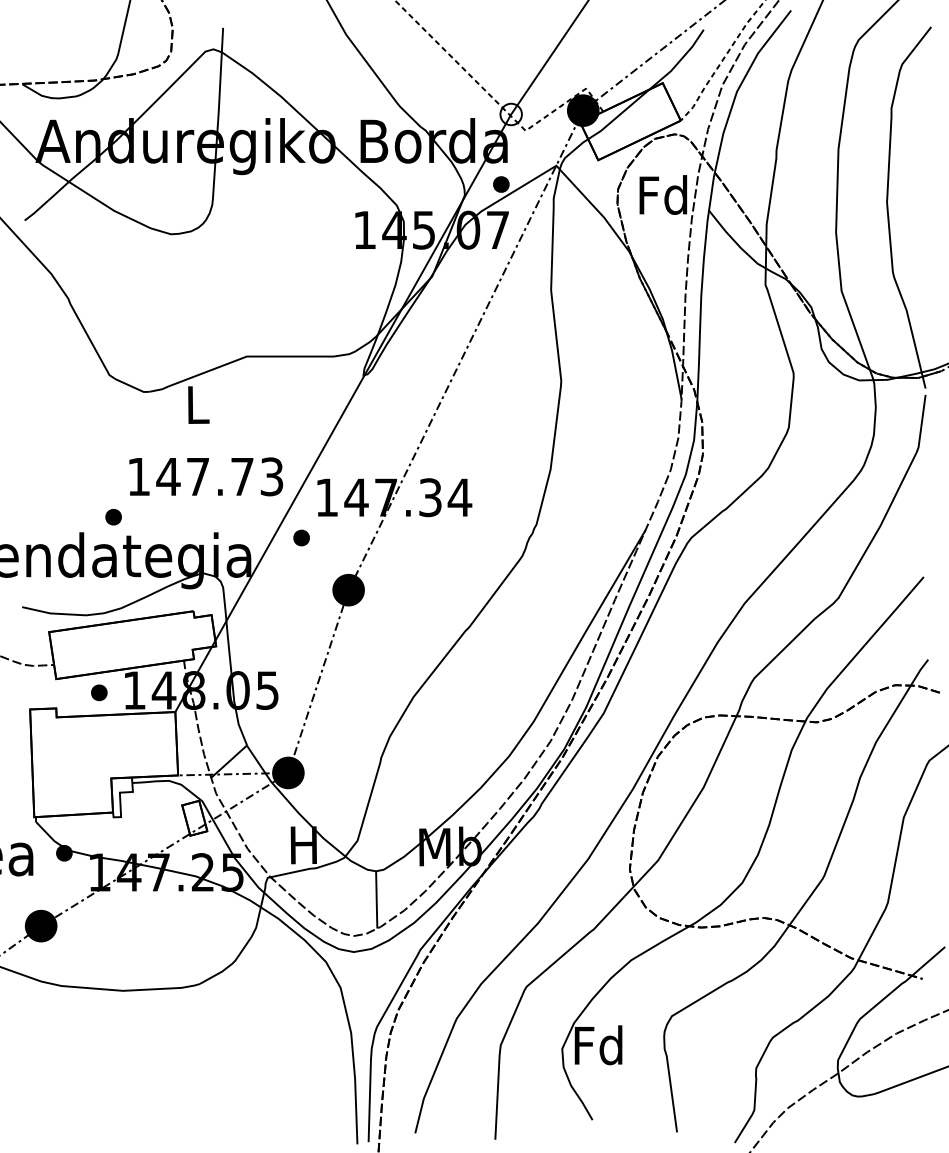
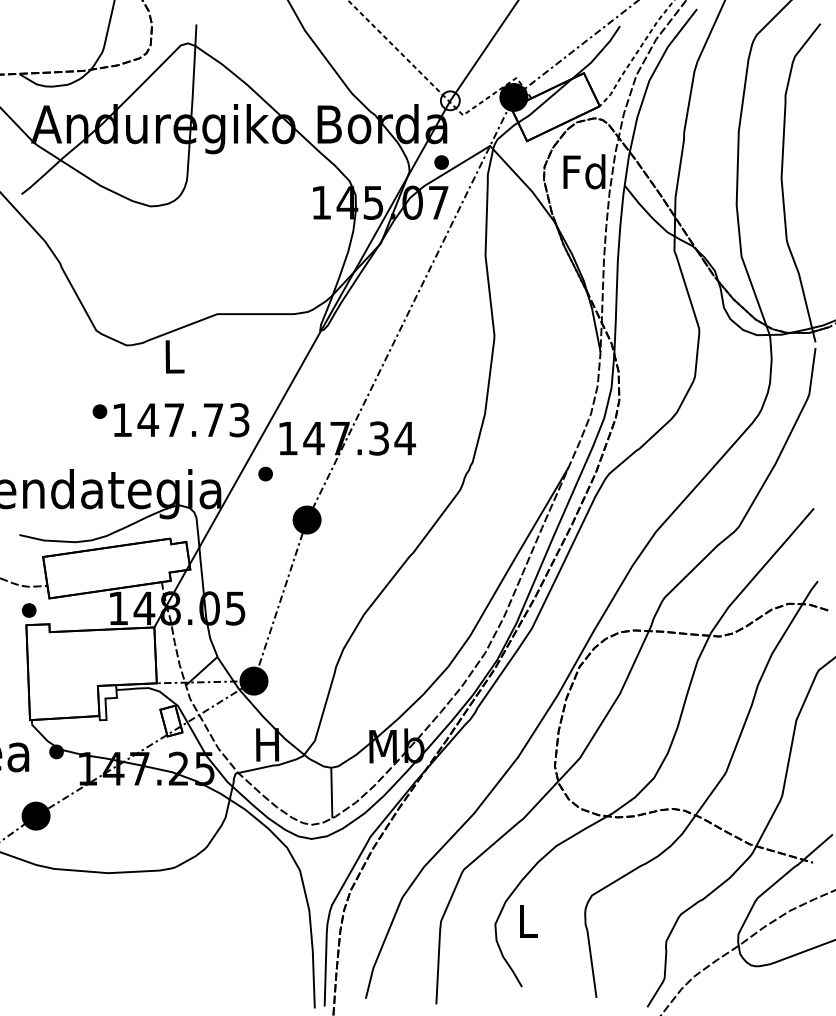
part: (113, 517) -> (99, 411), moved
part: (99, 692) -> (29, 610), moved
text: (598, 1045) -> (527, 921), Fd -> L

